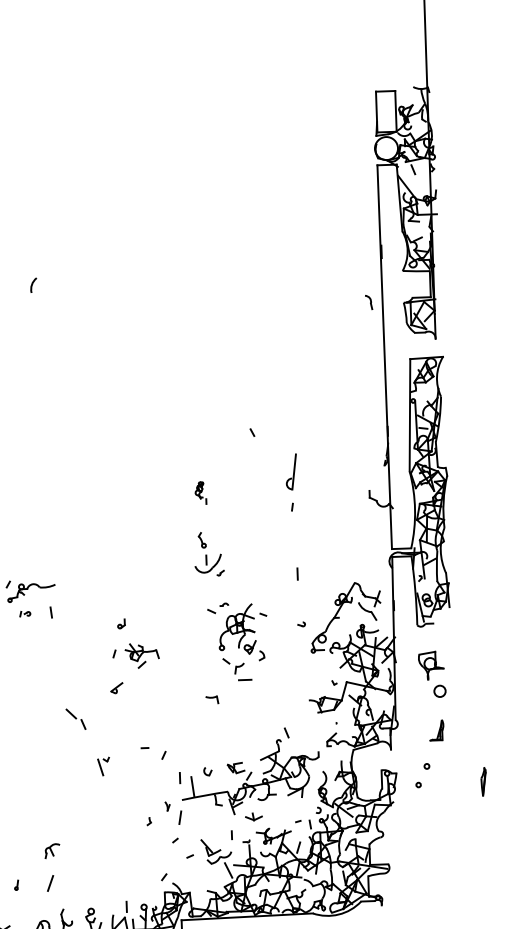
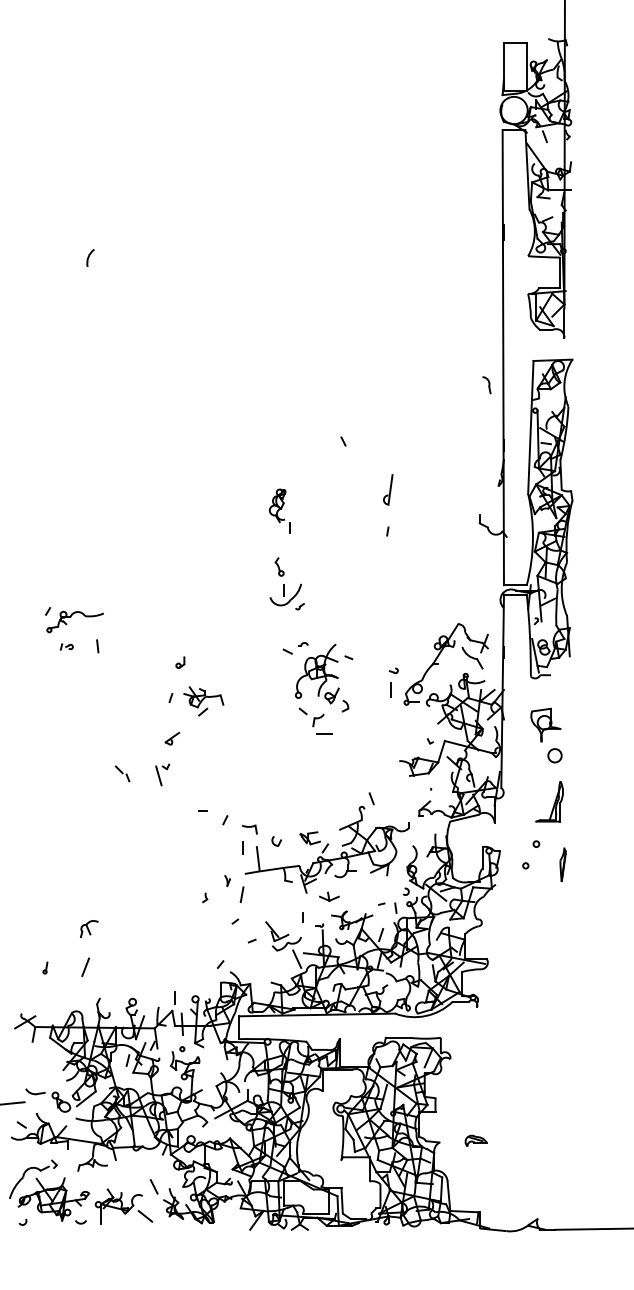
part: (368, 302) -> (486, 385), moved
part: (291, 471) -> (388, 489), size x0.71
part: (200, 492) -> (279, 510), size x1.67
line: (297, 573) -> (390, 689), moved
part: (211, 699) -> (249, 829), moved
part: (75, 719) -> (122, 773), size x0.62
part: (436, 730) -> (549, 801), size x1.67
part: (103, 766) -> (162, 774), moved
part: (483, 781) -> (562, 864), moved

